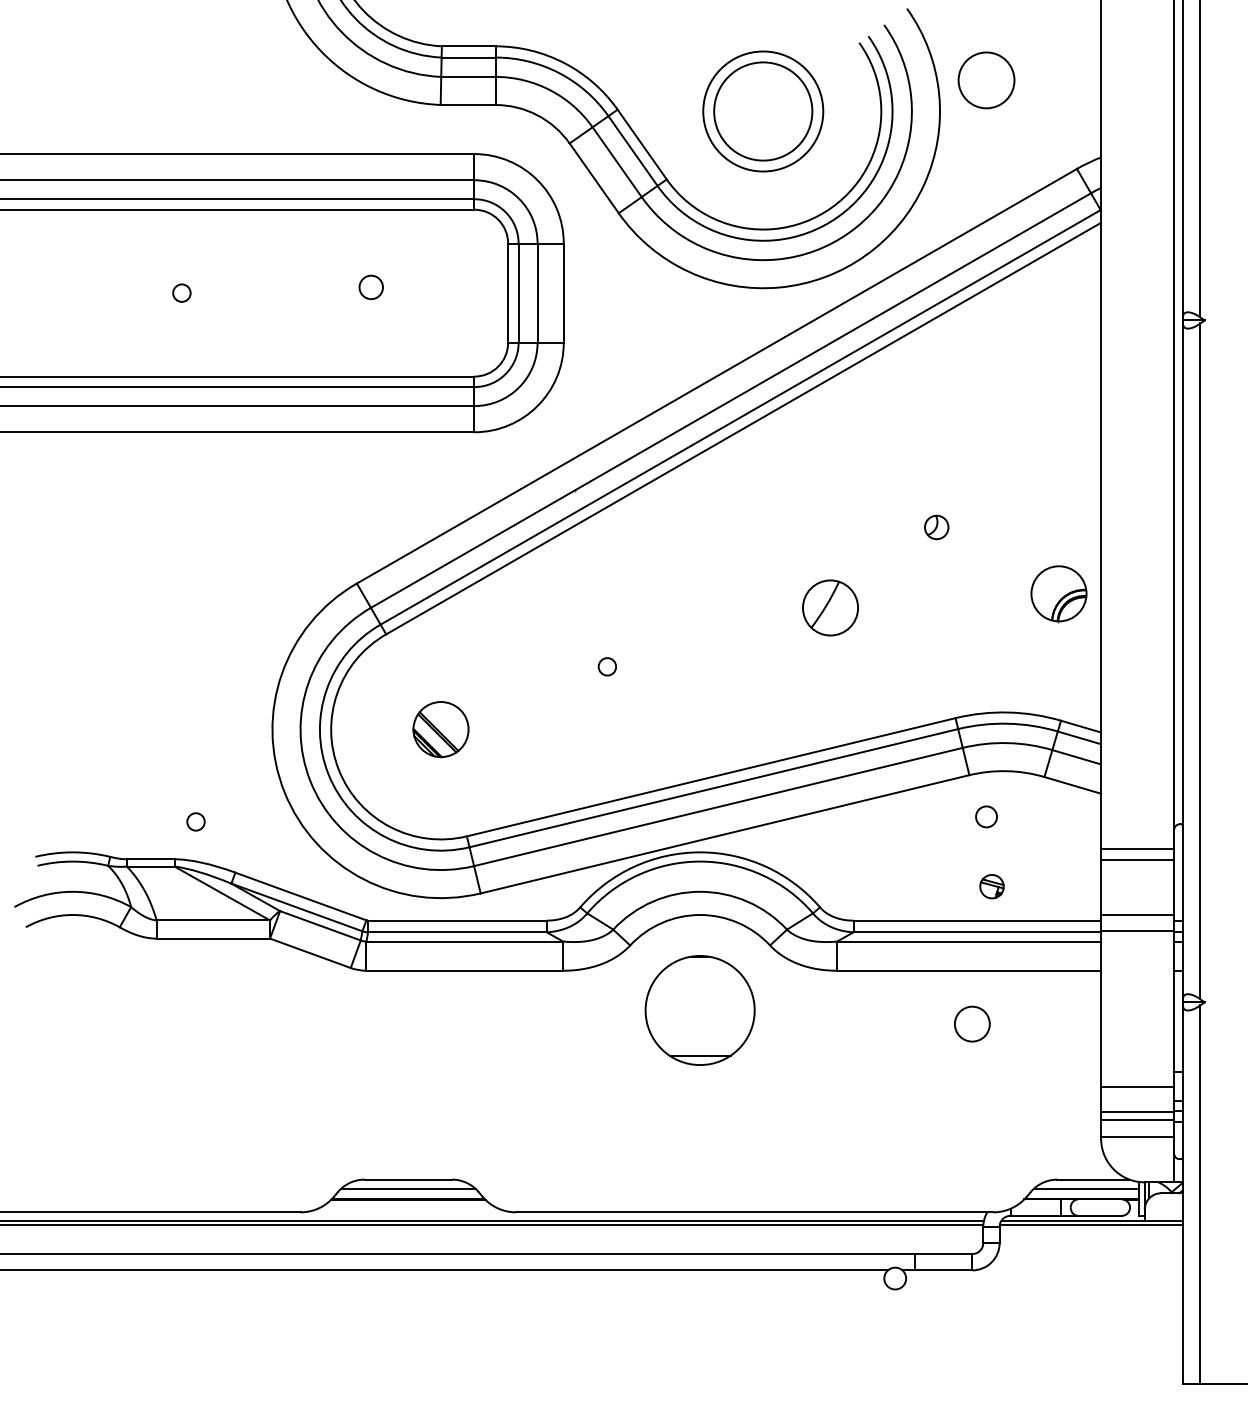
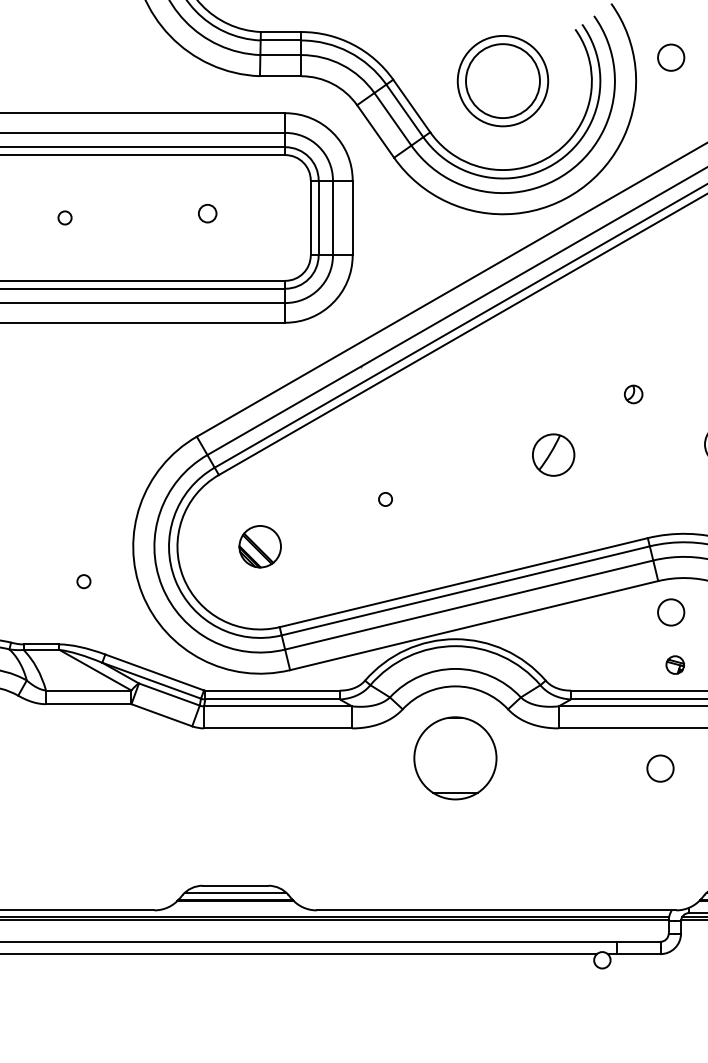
circle: (986, 79) -> (671, 57), size x0.62
circle: (986, 816) -> (671, 612), size x1.67
circle: (195, 821) -> (83, 581), moved

